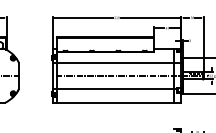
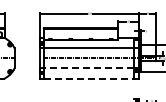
line: (115, 89) -> (88, 68), solid -> dashed
line: (116, 103) -> (89, 79), solid -> dashed

